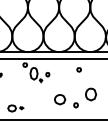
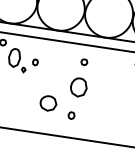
part: (91, 94) -> (79, 87), moved

